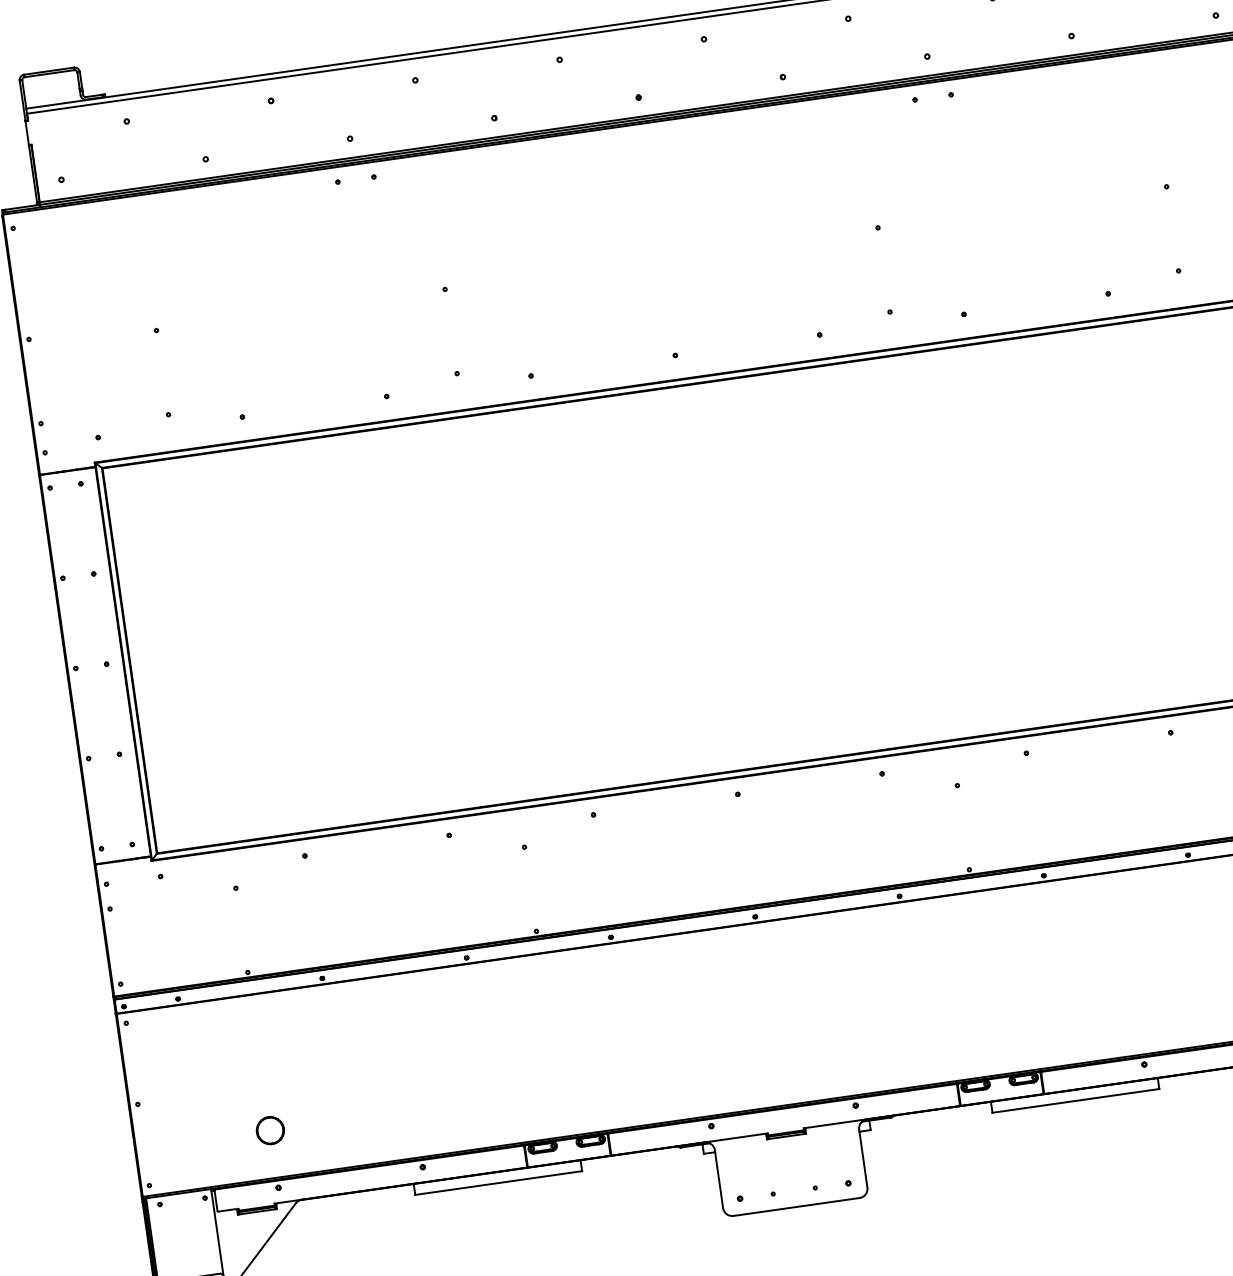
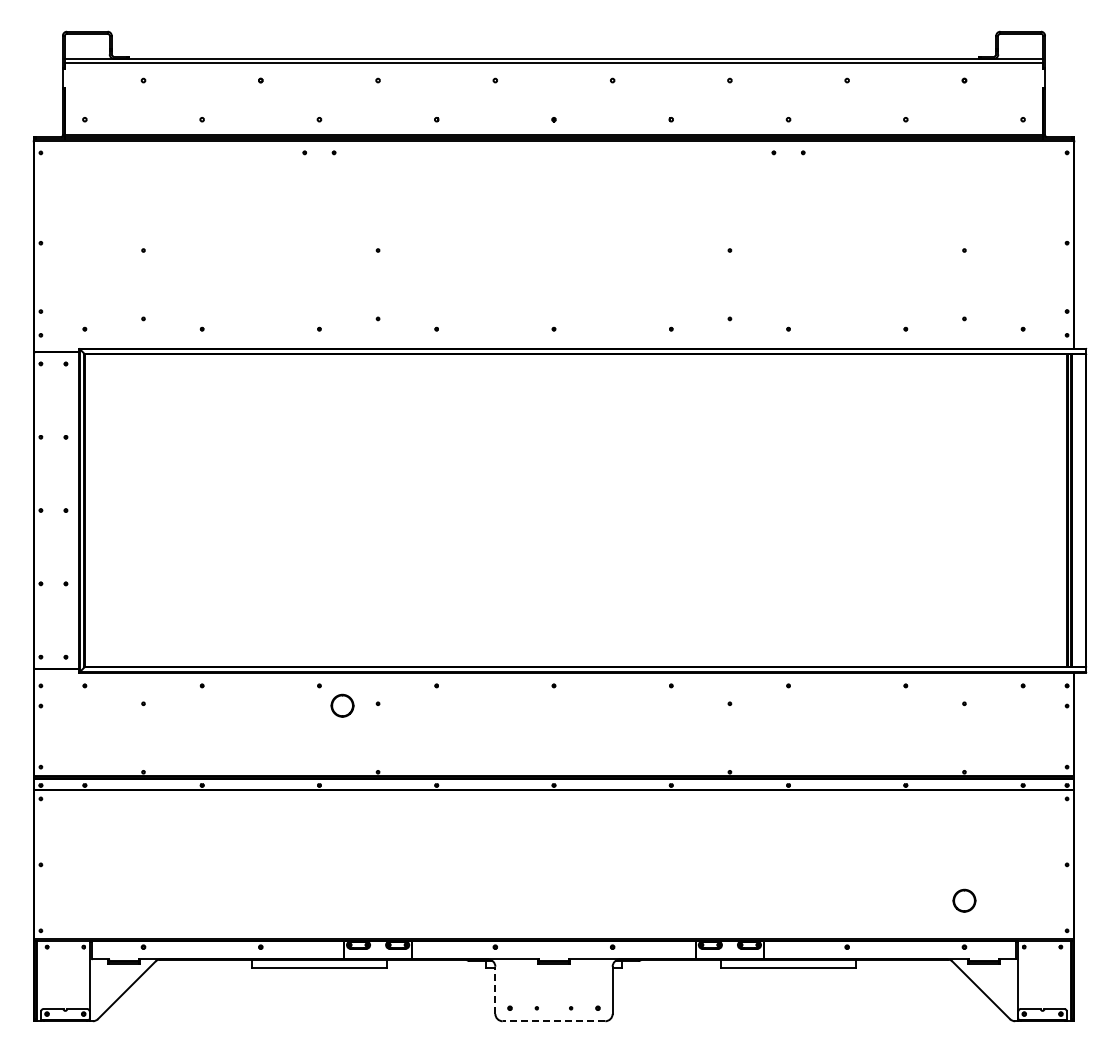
part: (270, 1130) -> (342, 705), moved
line: (719, 1179) -> (495, 990), solid -> dashed
line: (795, 1207) -> (553, 1021), solid -> dashed

